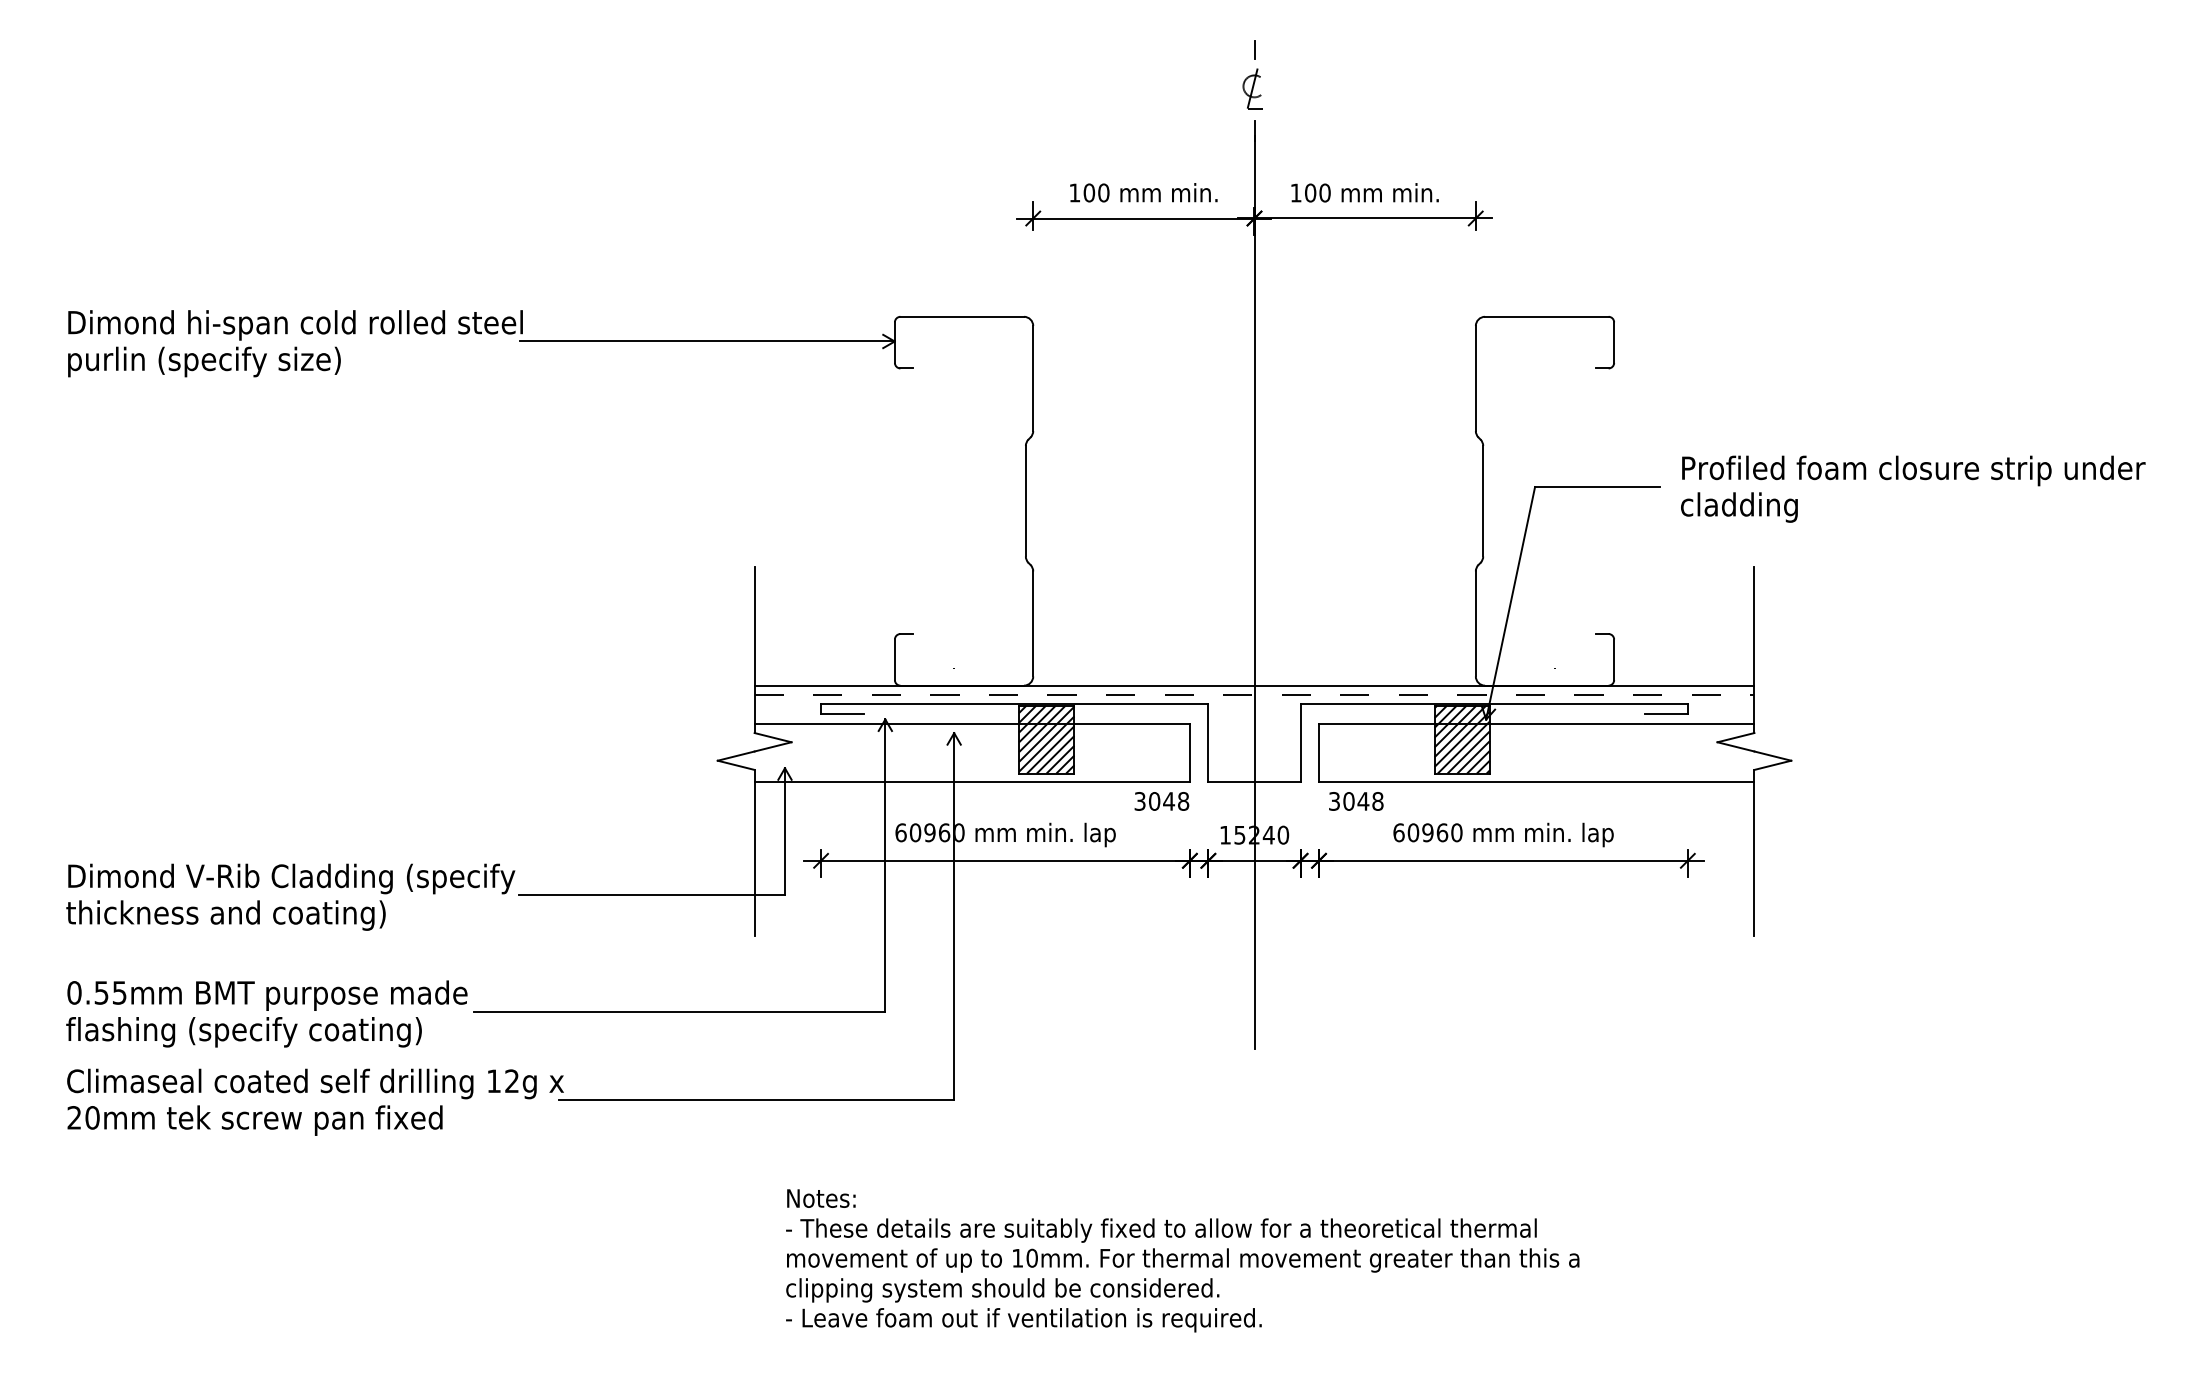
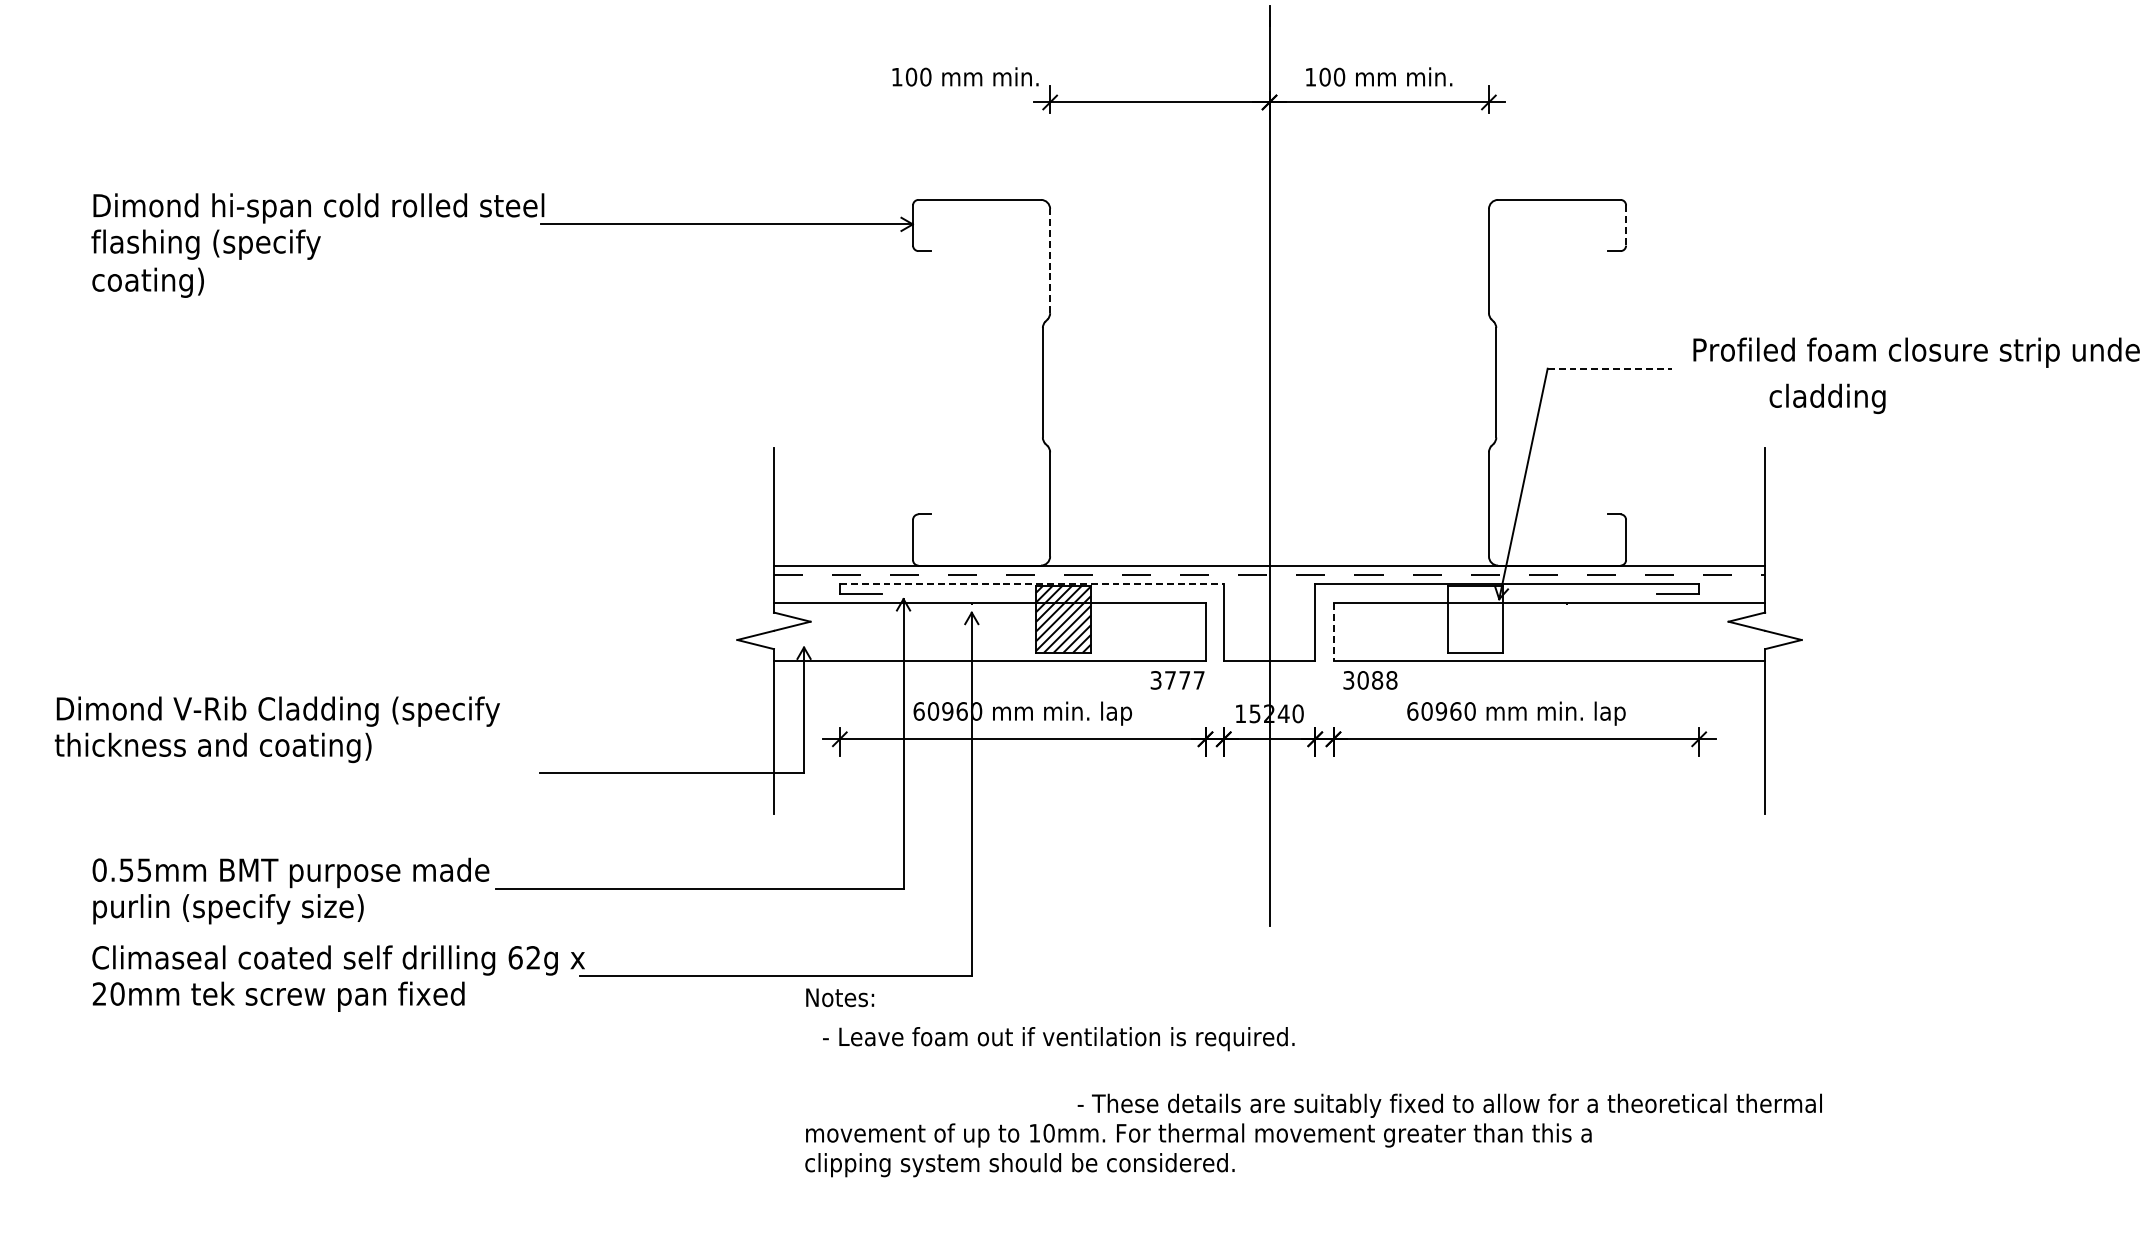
text: (1143, 192) -> (965, 76), moved
line: (1614, 343) -> (1626, 226), solid -> dashed
line: (1033, 378) -> (1050, 261), solid -> dashed
text: (203, 380) -> (227, 263), purlin (specify size) -> flashing (specify coating)
line: (1597, 487) -> (1609, 369), solid -> dashed
text: (1739, 507) -> (1827, 398), moved
line: (1014, 704) -> (1031, 584), solid -> dashed
hatch: (1461, 739) -> (1474, 618), removed
line: (1319, 753) -> (1333, 632), solid -> dashed
text: (1169, 801) -> (1185, 680), 3048 -> 3777
text: (1363, 801) -> (1377, 680), 3048 -> 3088
text: (290, 896) -> (277, 729), moved
text: (243, 1032) -> (267, 909), flashing (specify coating) -> purlin (specify size)
text: (494, 1081) -> (516, 958), 12g -> 62g
text: (821, 1198) -> (840, 997), moved
text: (1161, 1230) -> (1449, 1105), moved
text: (1023, 1320) -> (1058, 1039), moved

